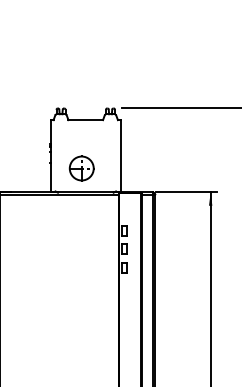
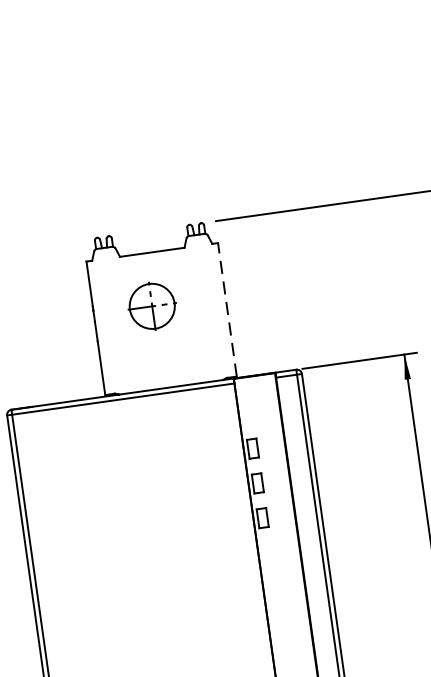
line: (121, 155) -> (228, 308), solid -> dashed
part: (81, 168) -> (151, 306), moved

